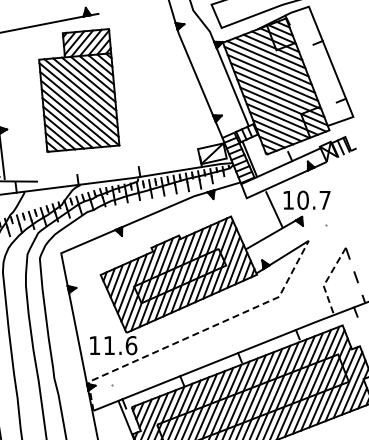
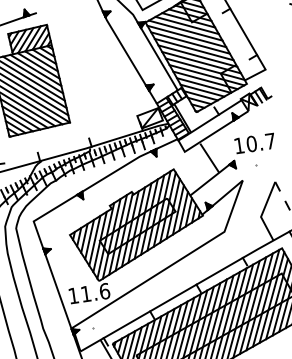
text: (306, 199) -> (254, 142), moved
line: (326, 280) -> (262, 212), dashed -> solid
line: (199, 332) -> (161, 271), dashed -> solid

